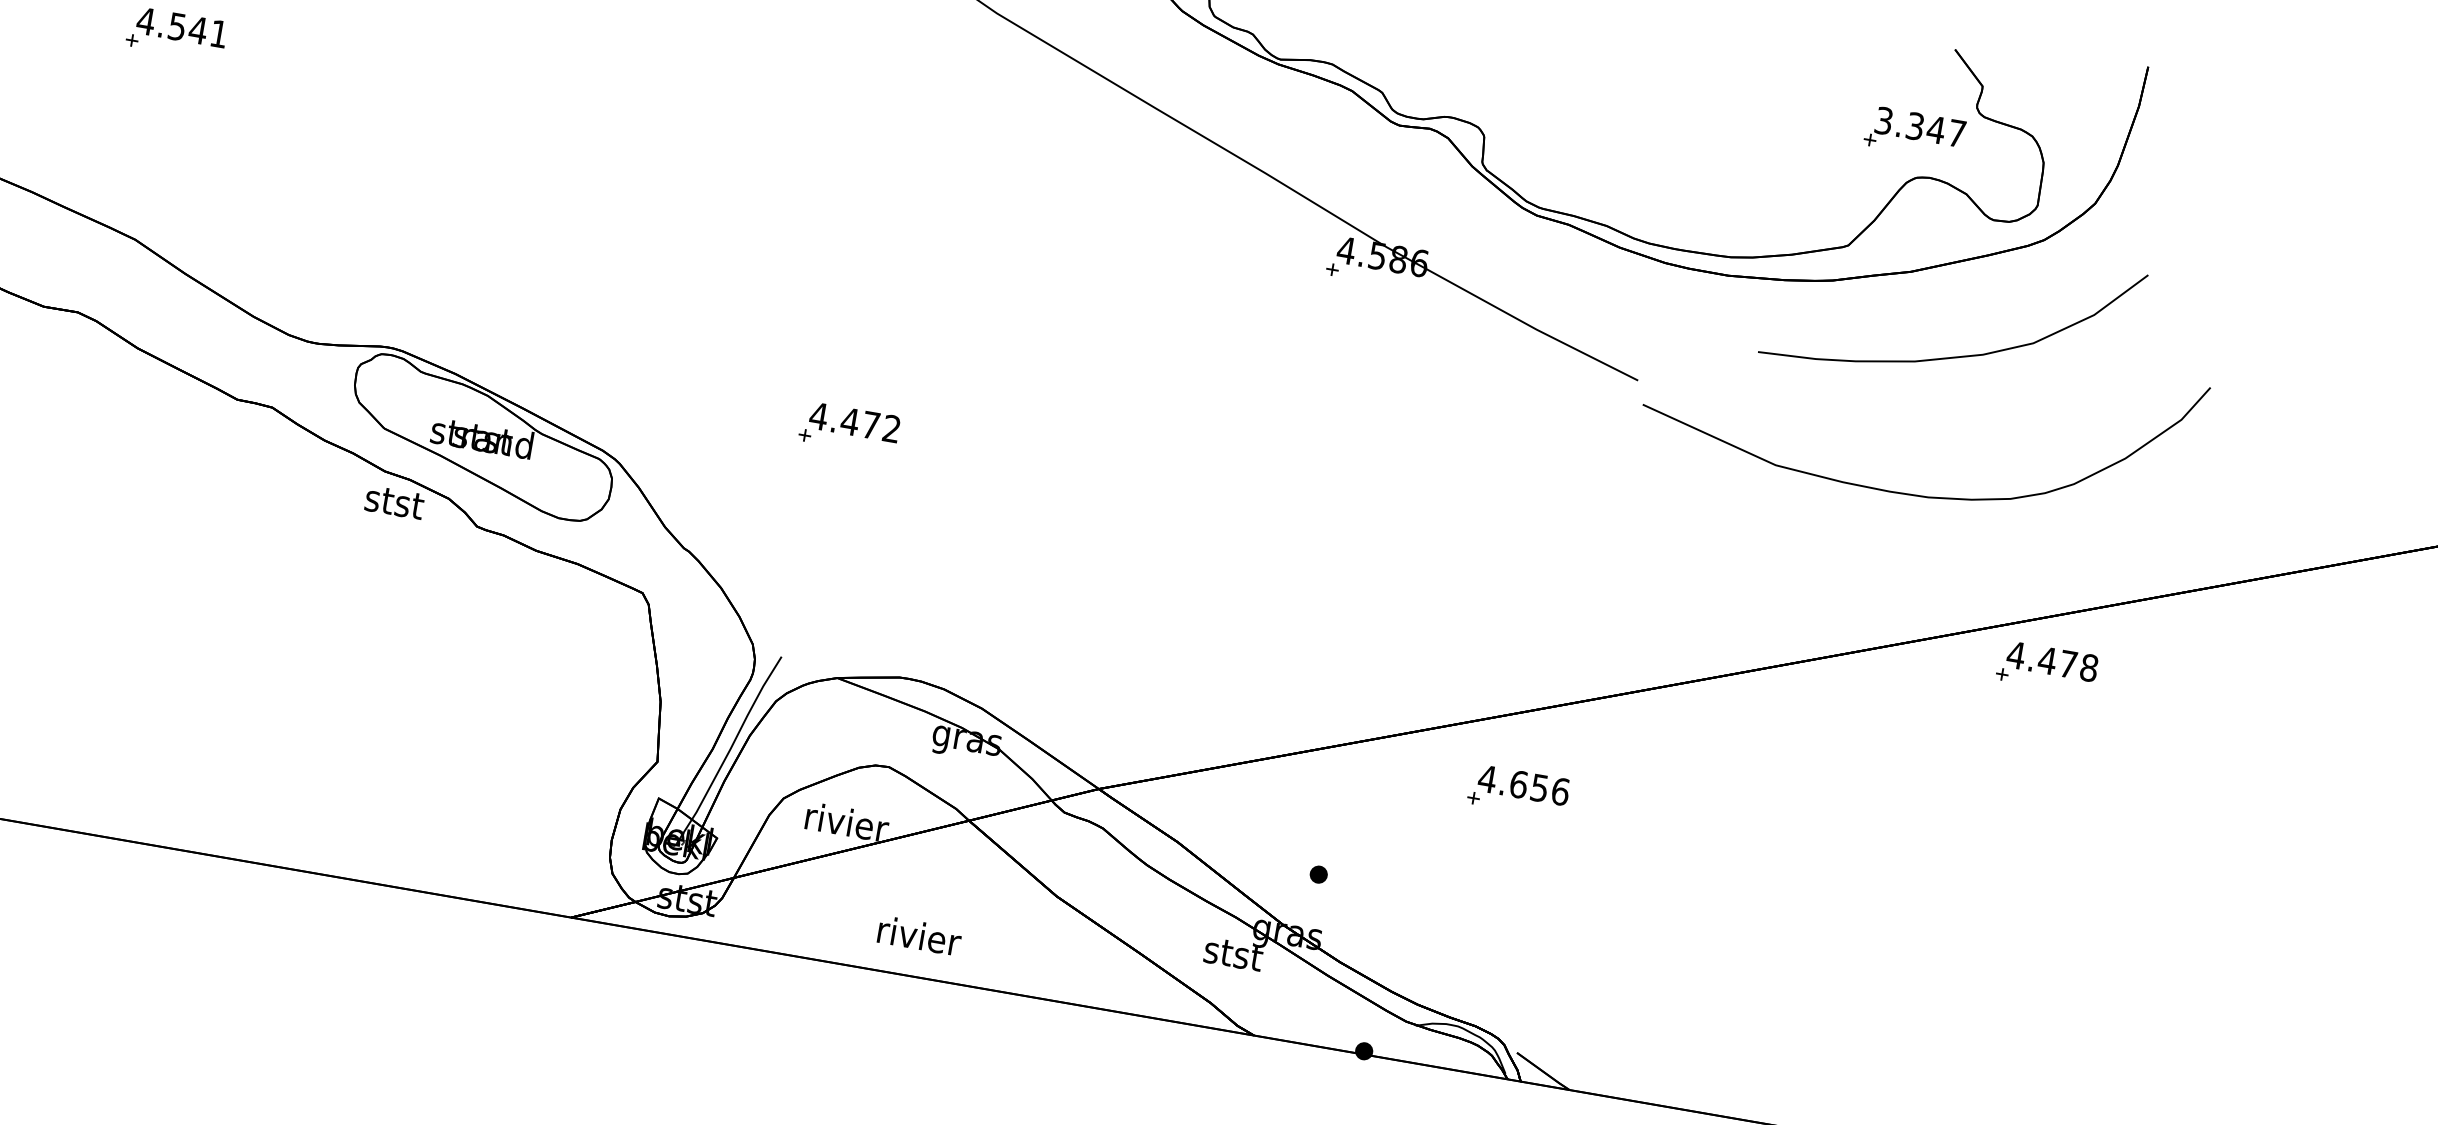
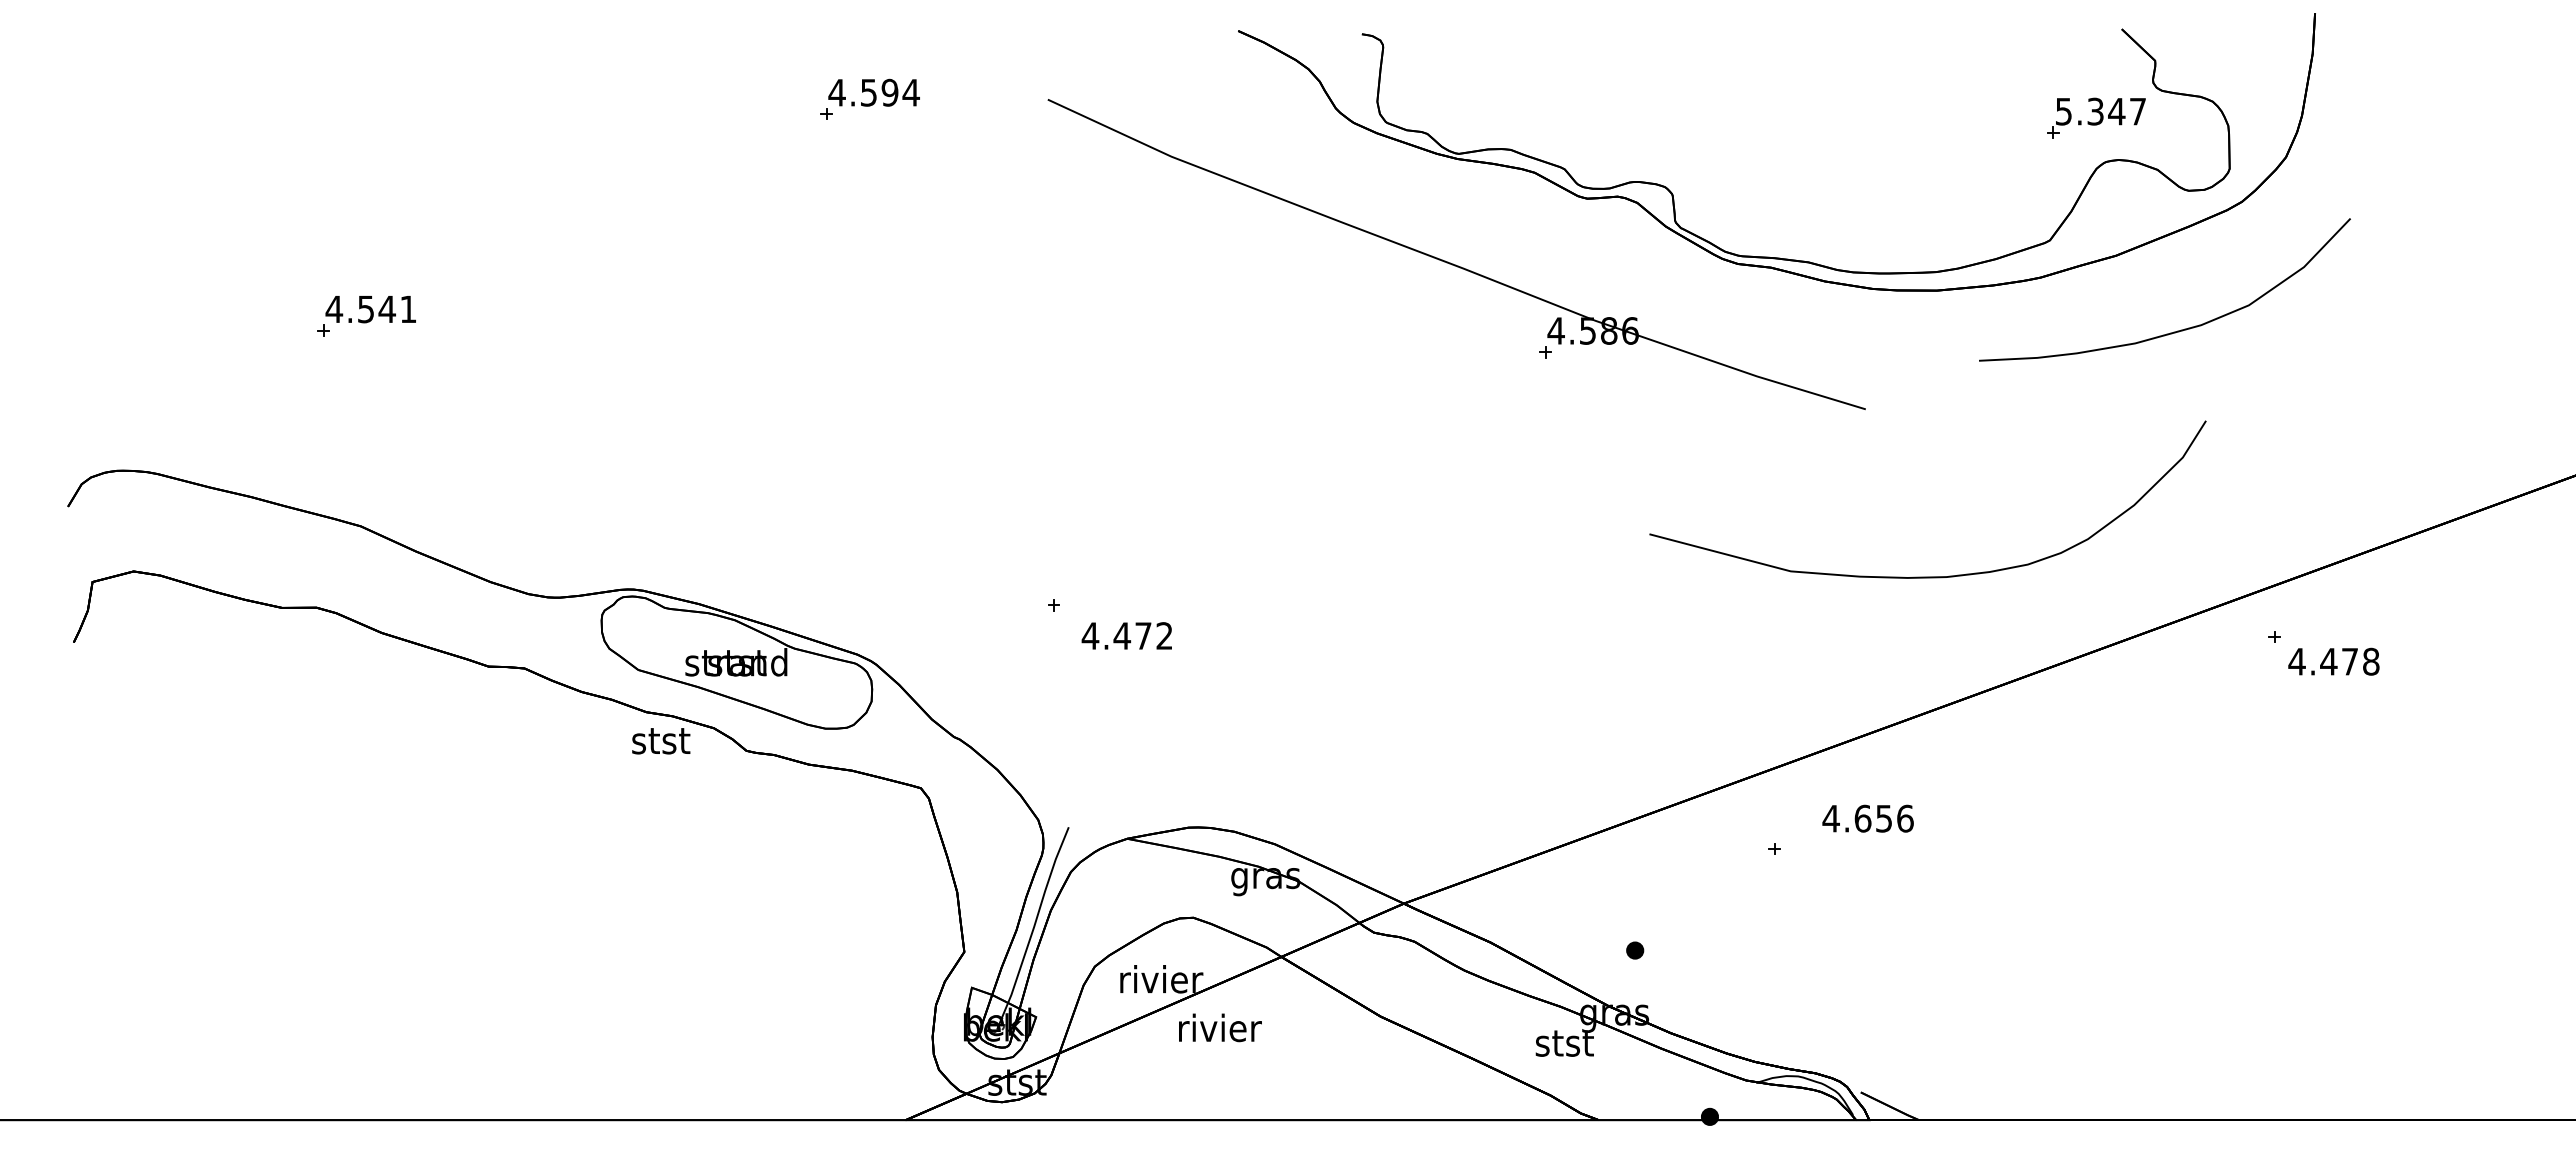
text: (1883, 119) -> (2063, 110), 3.347 -> 5.347
text: (854, 421) -> (1126, 635), moved
curve: (1909, 493) -> (1927, 576), moved
text: (2052, 661) -> (2333, 661), moved
text: (1523, 785) -> (1867, 818), moved
text: (919, 935) -> (1220, 1027), moved

